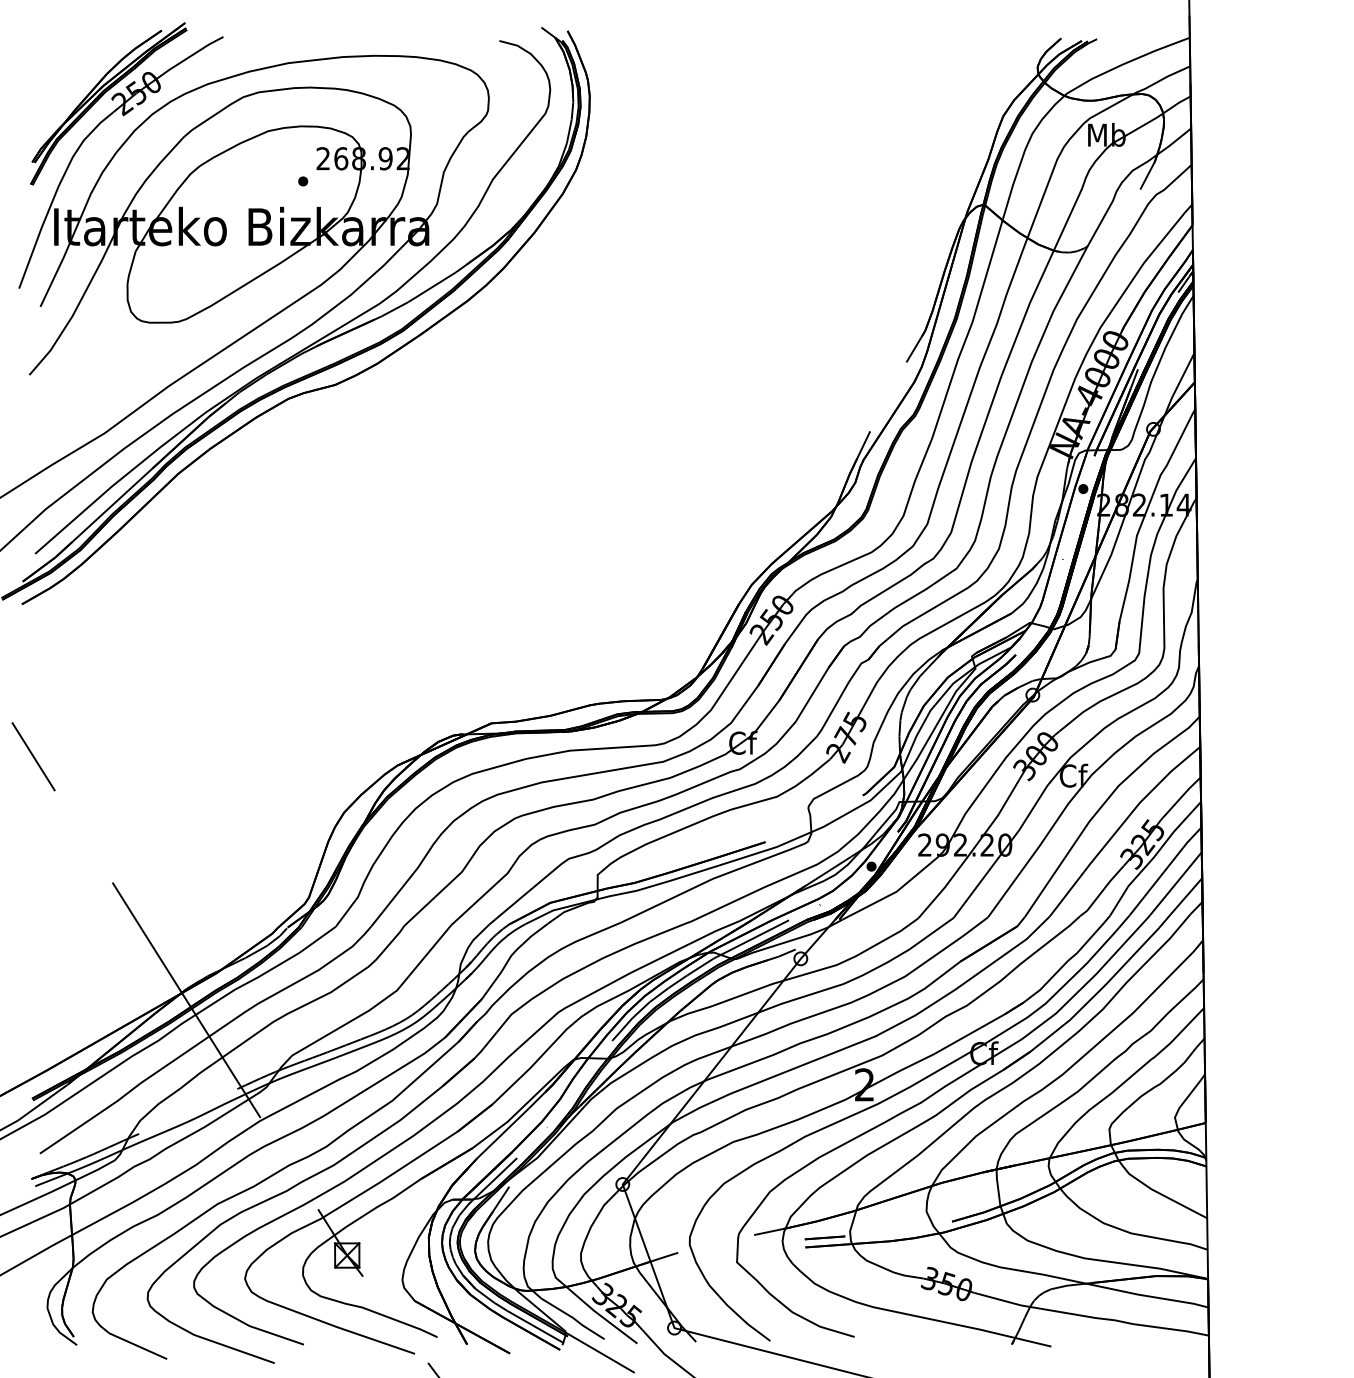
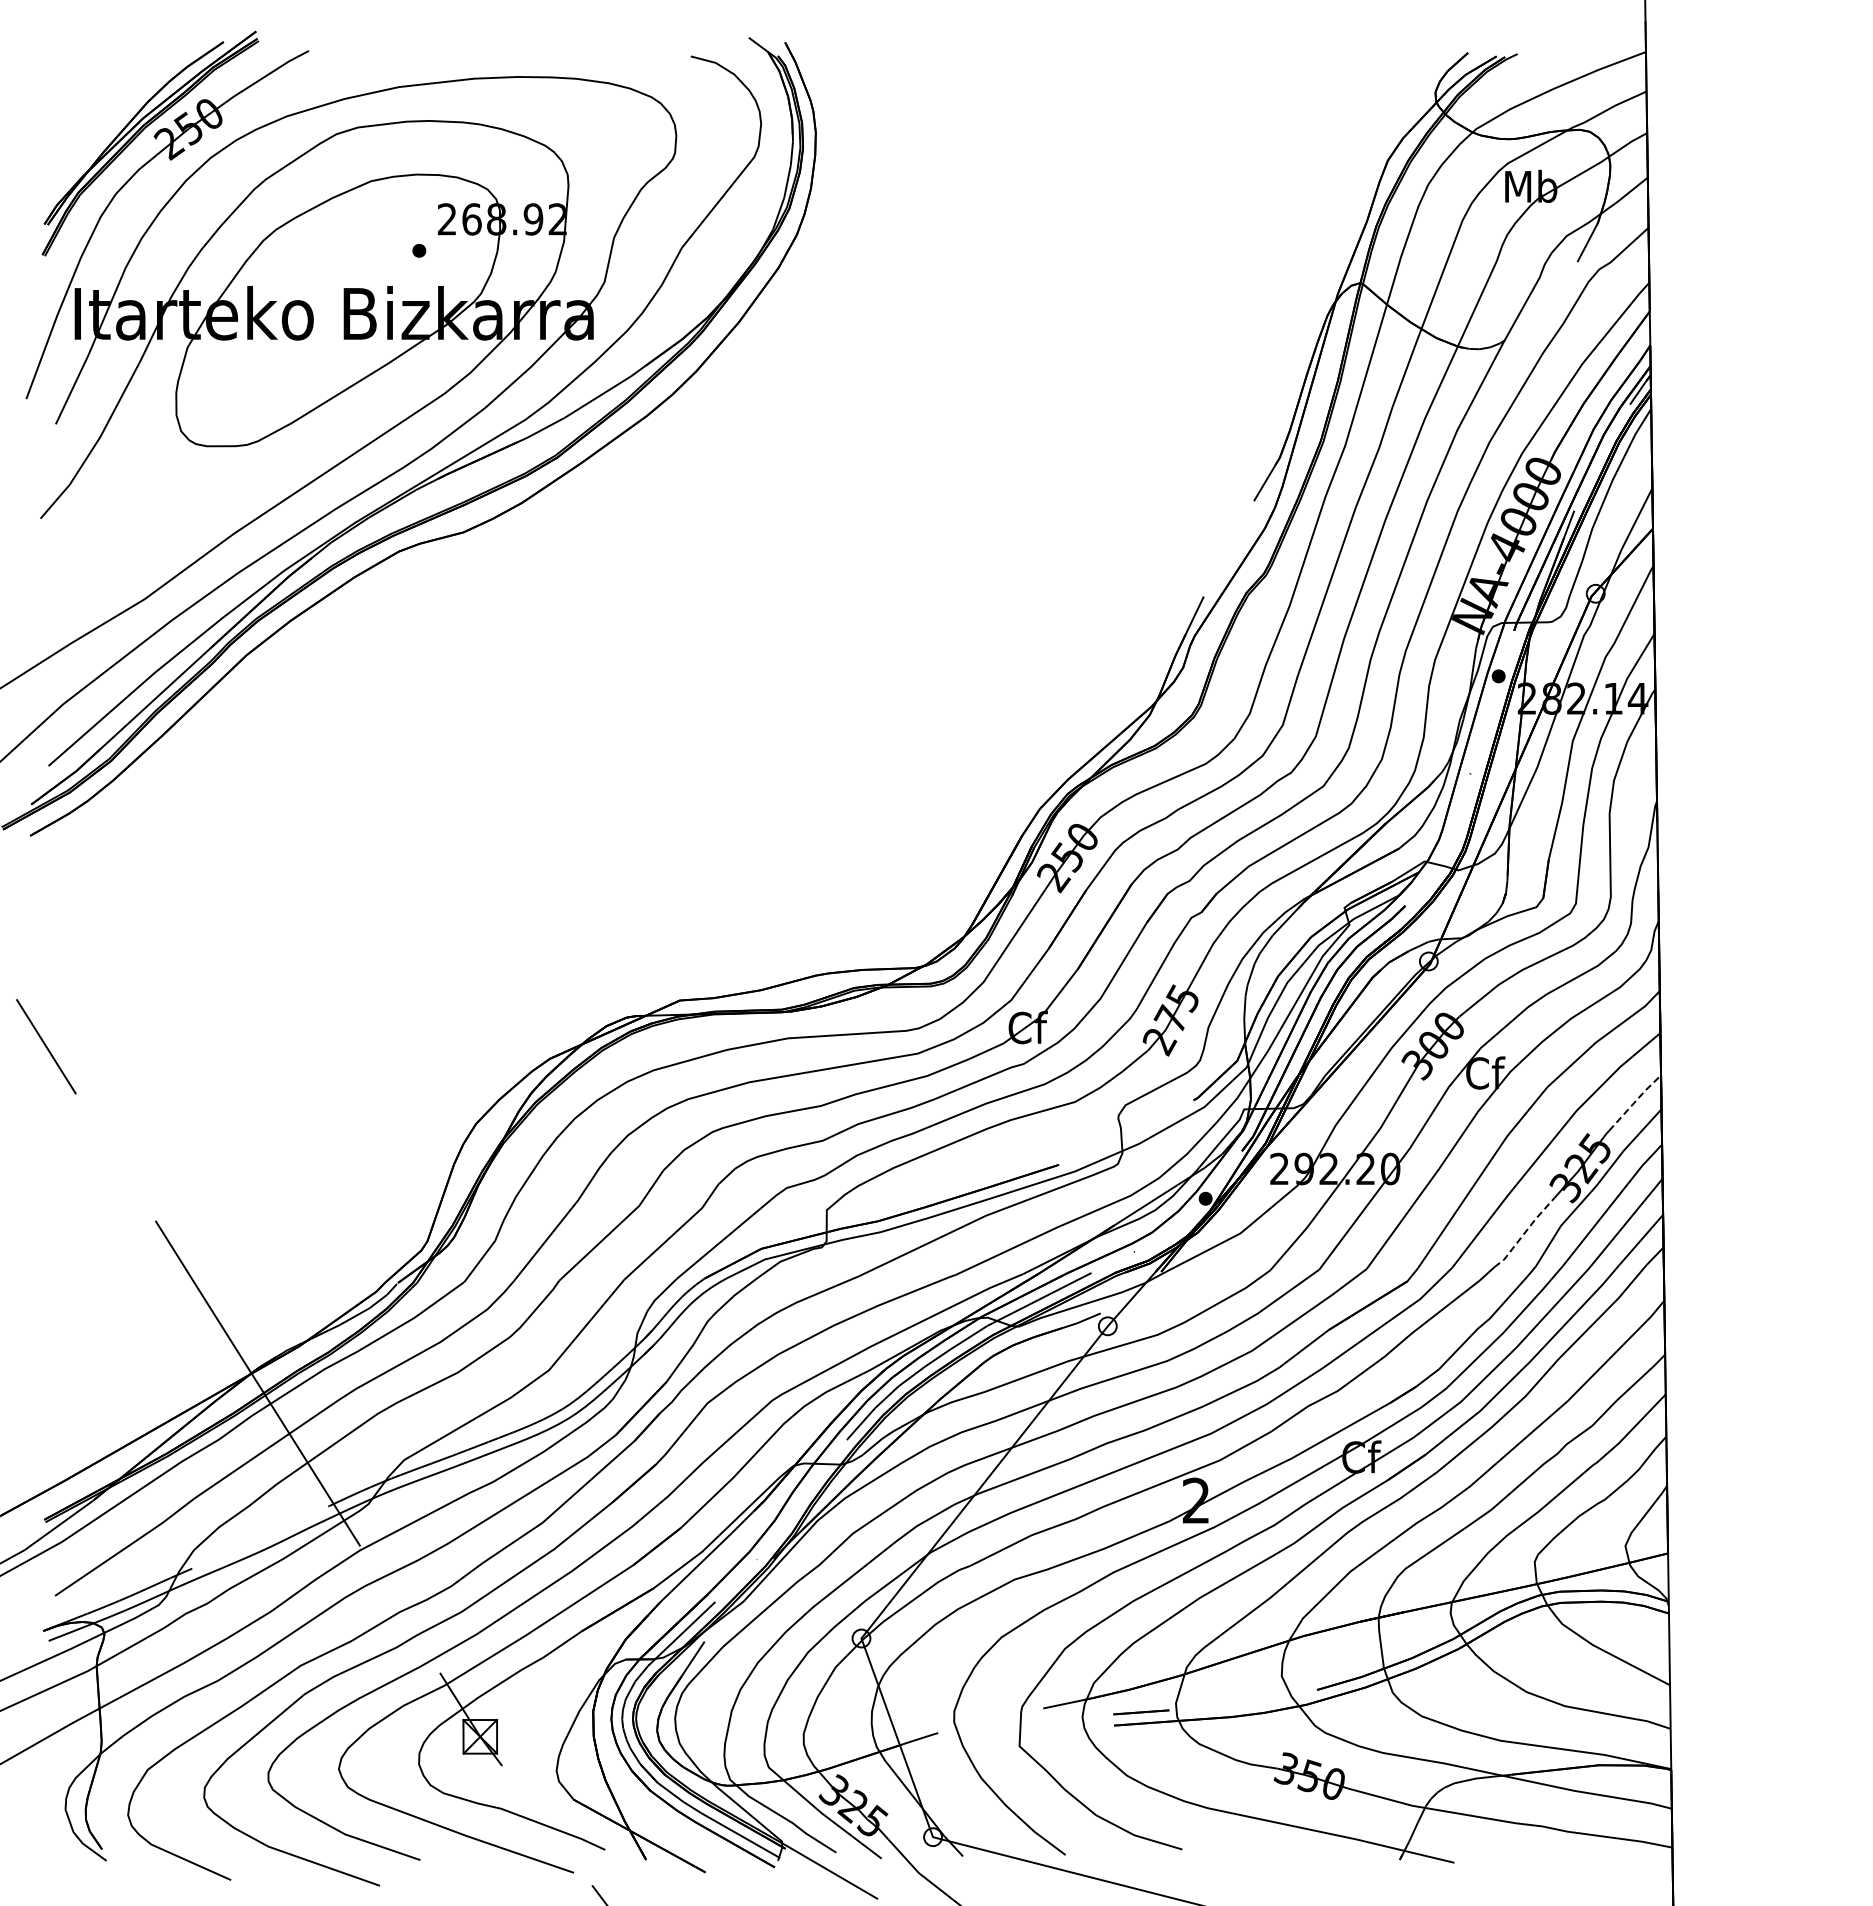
line: (1181, 797) -> (1634, 1102), solid -> dashed
line: (1102, 891) -> (1524, 1233), solid -> dashed

